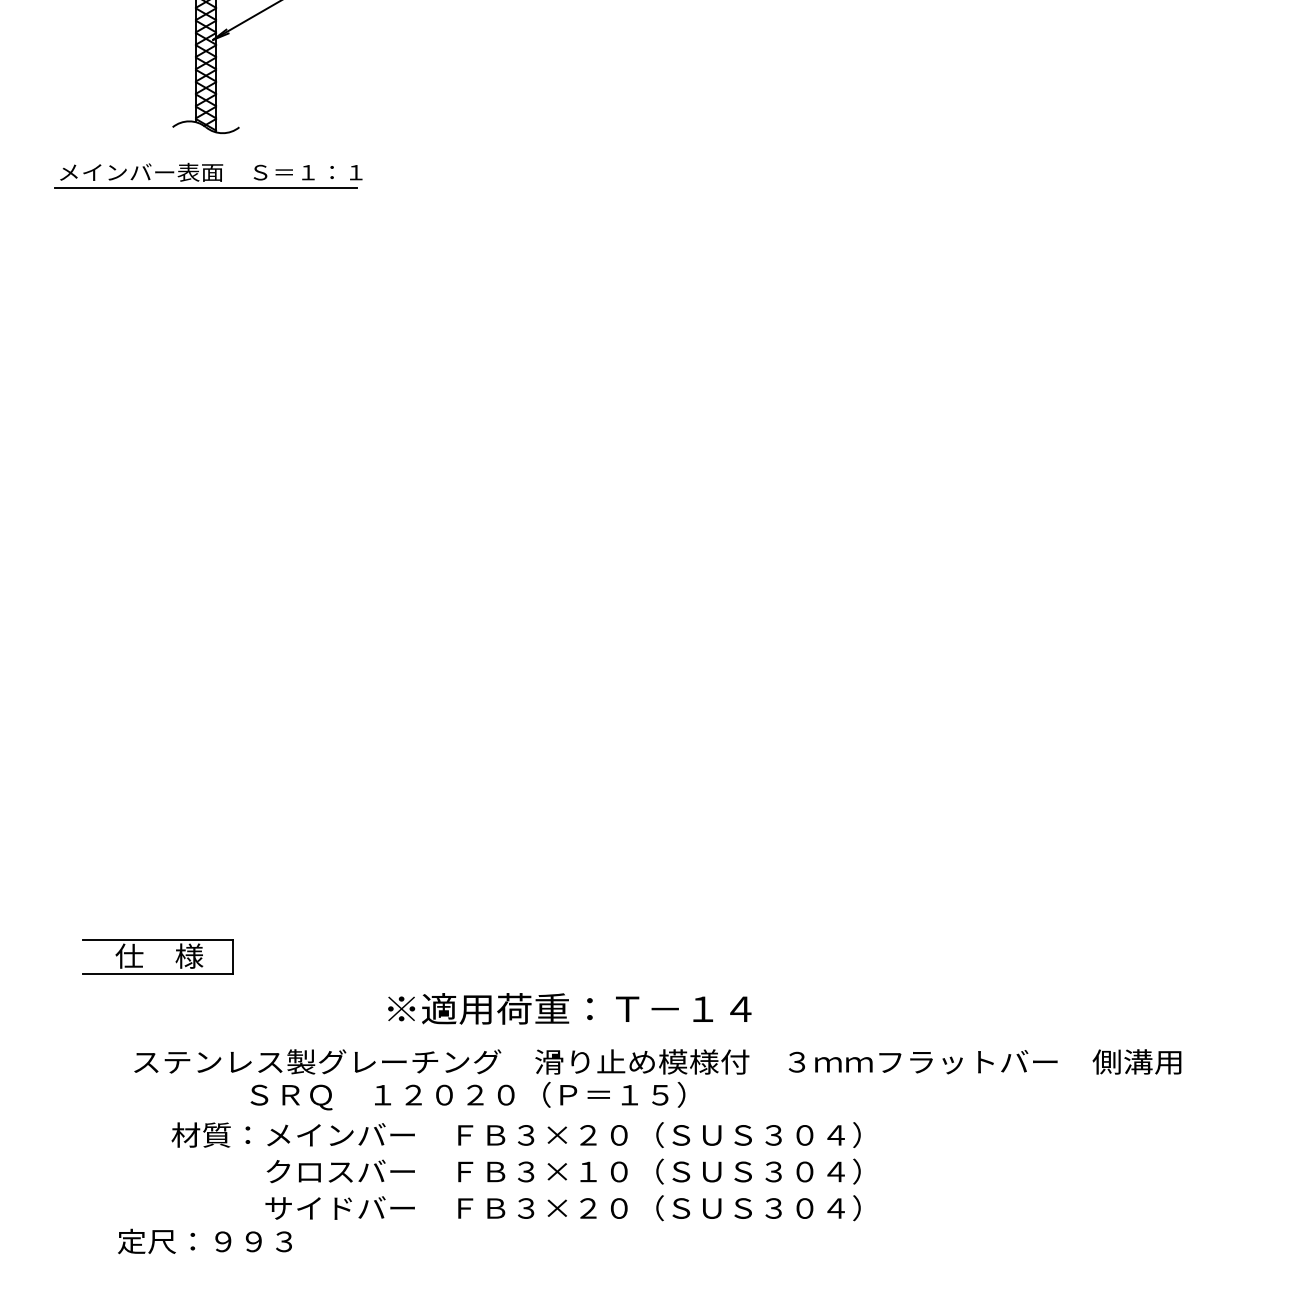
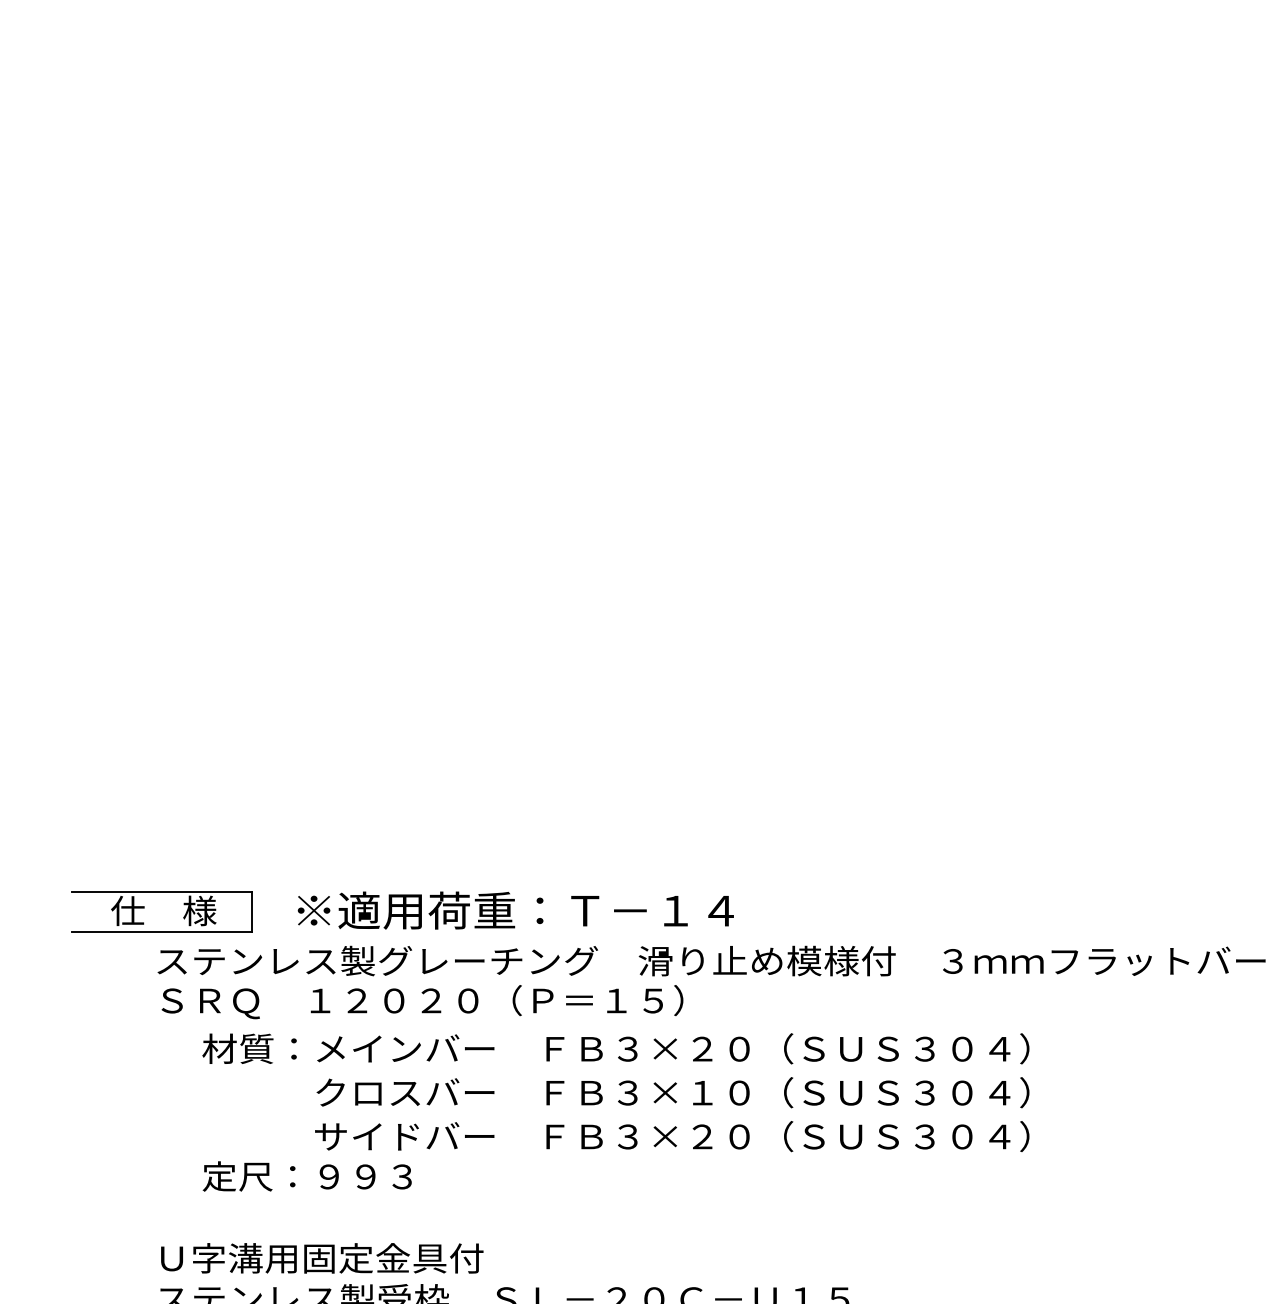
part: (143, 953) -> (144, 907), moved
text: (569, 1008) -> (515, 910), moved
text: (467, 1095) -> (421, 1001), moved
text: (204, 1241) -> (306, 1176), moved

